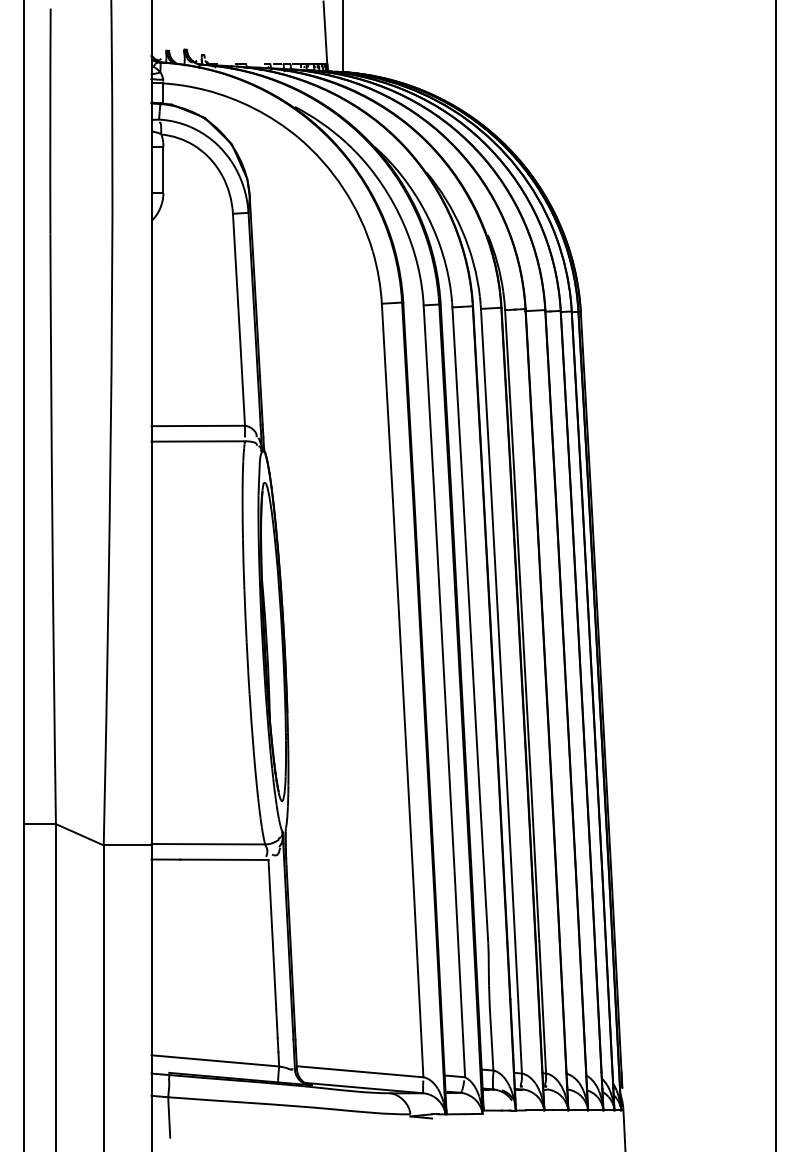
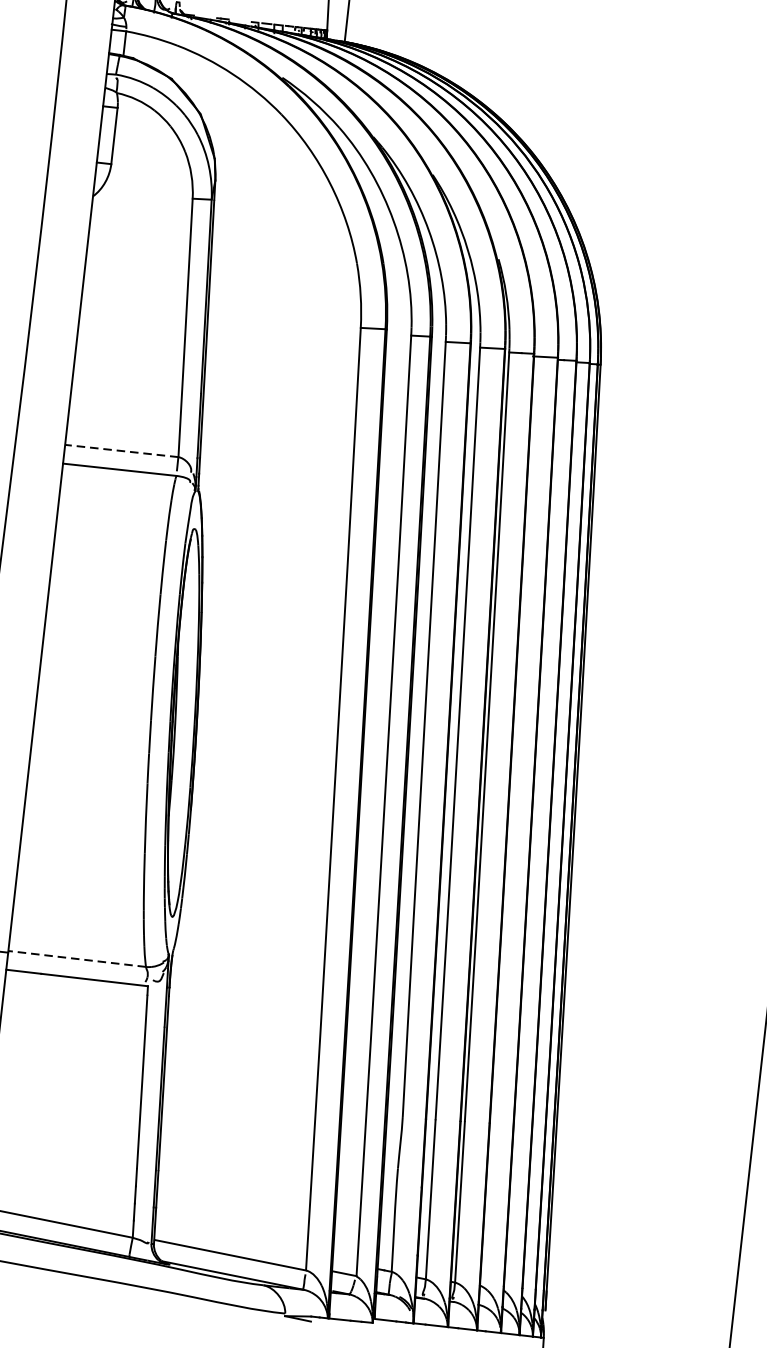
line: (198, 425) -> (122, 450), solid -> dashed
line: (208, 844) -> (77, 959), solid -> dashed

